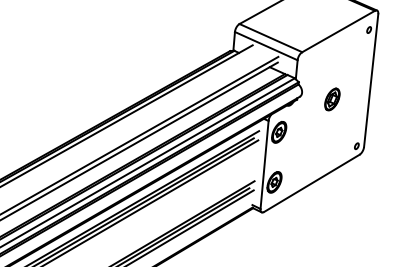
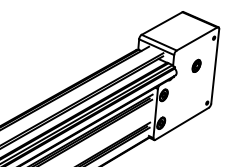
part: (332, 98) -> (196, 65), moved

